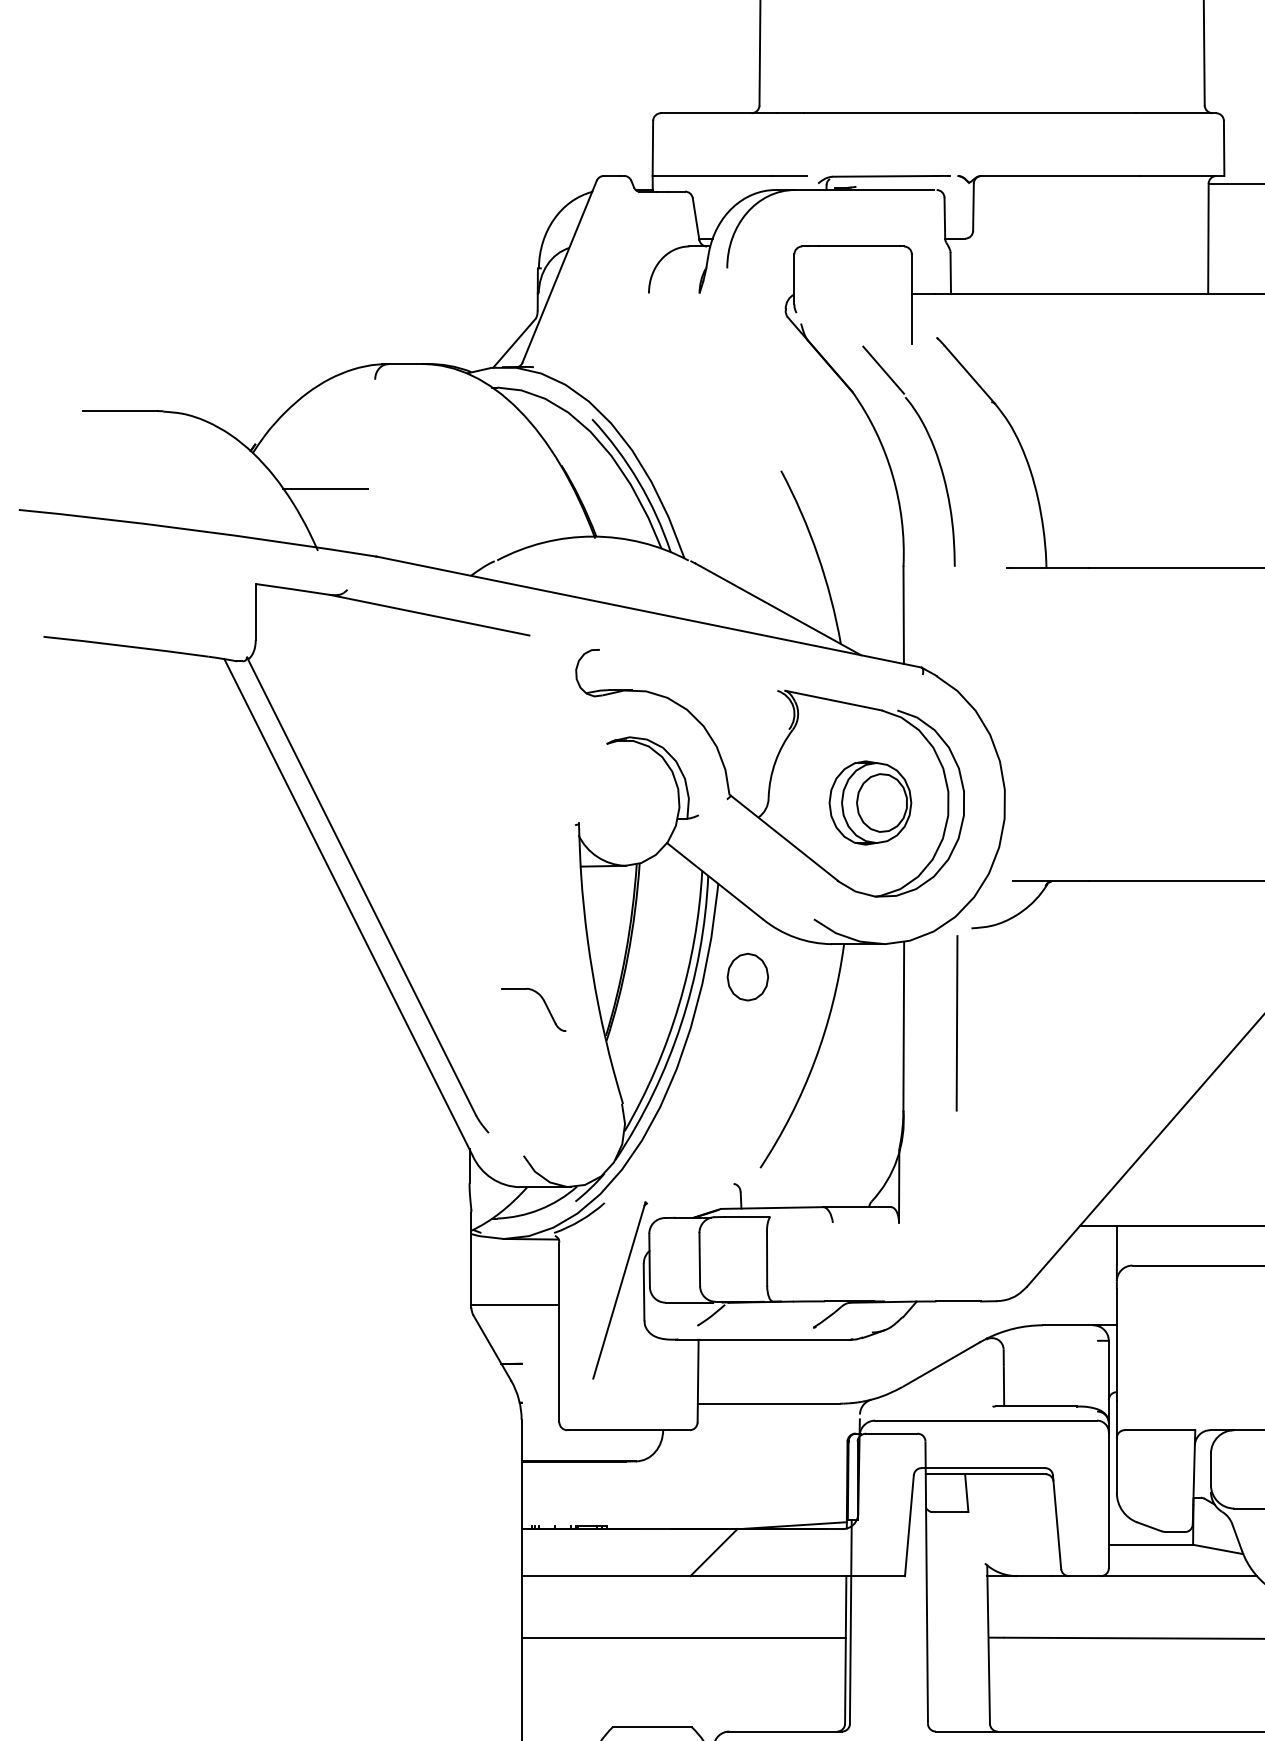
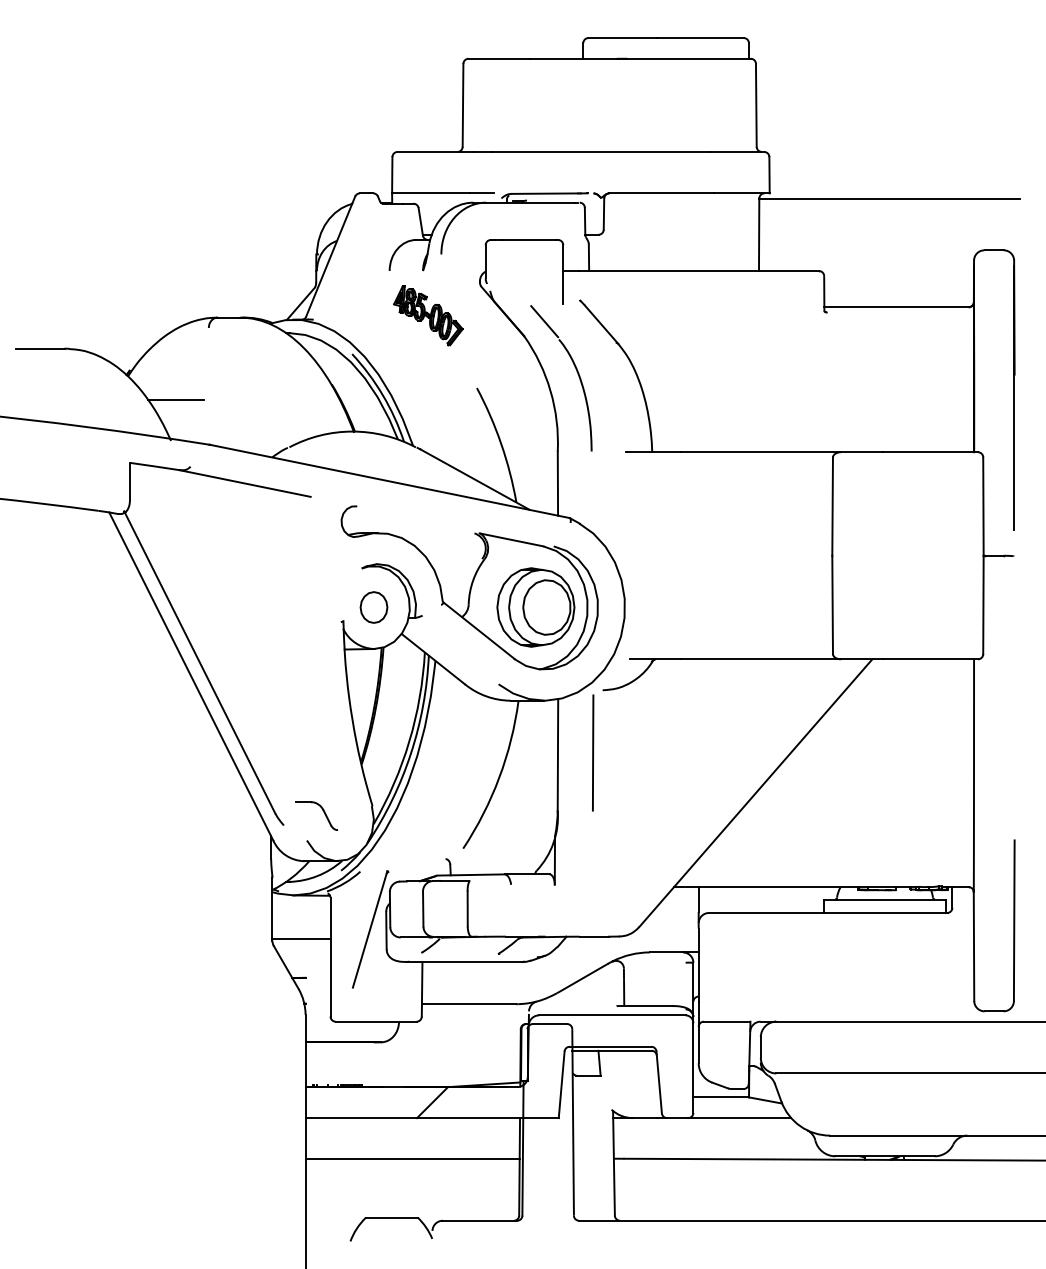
part: (707, 360) -> (428, 315), added
part: (869, 802) -> (535, 607), size x1.43
part: (747, 977) -> (373, 607), moved
part: (544, 1004) -> (323, 812), moved

